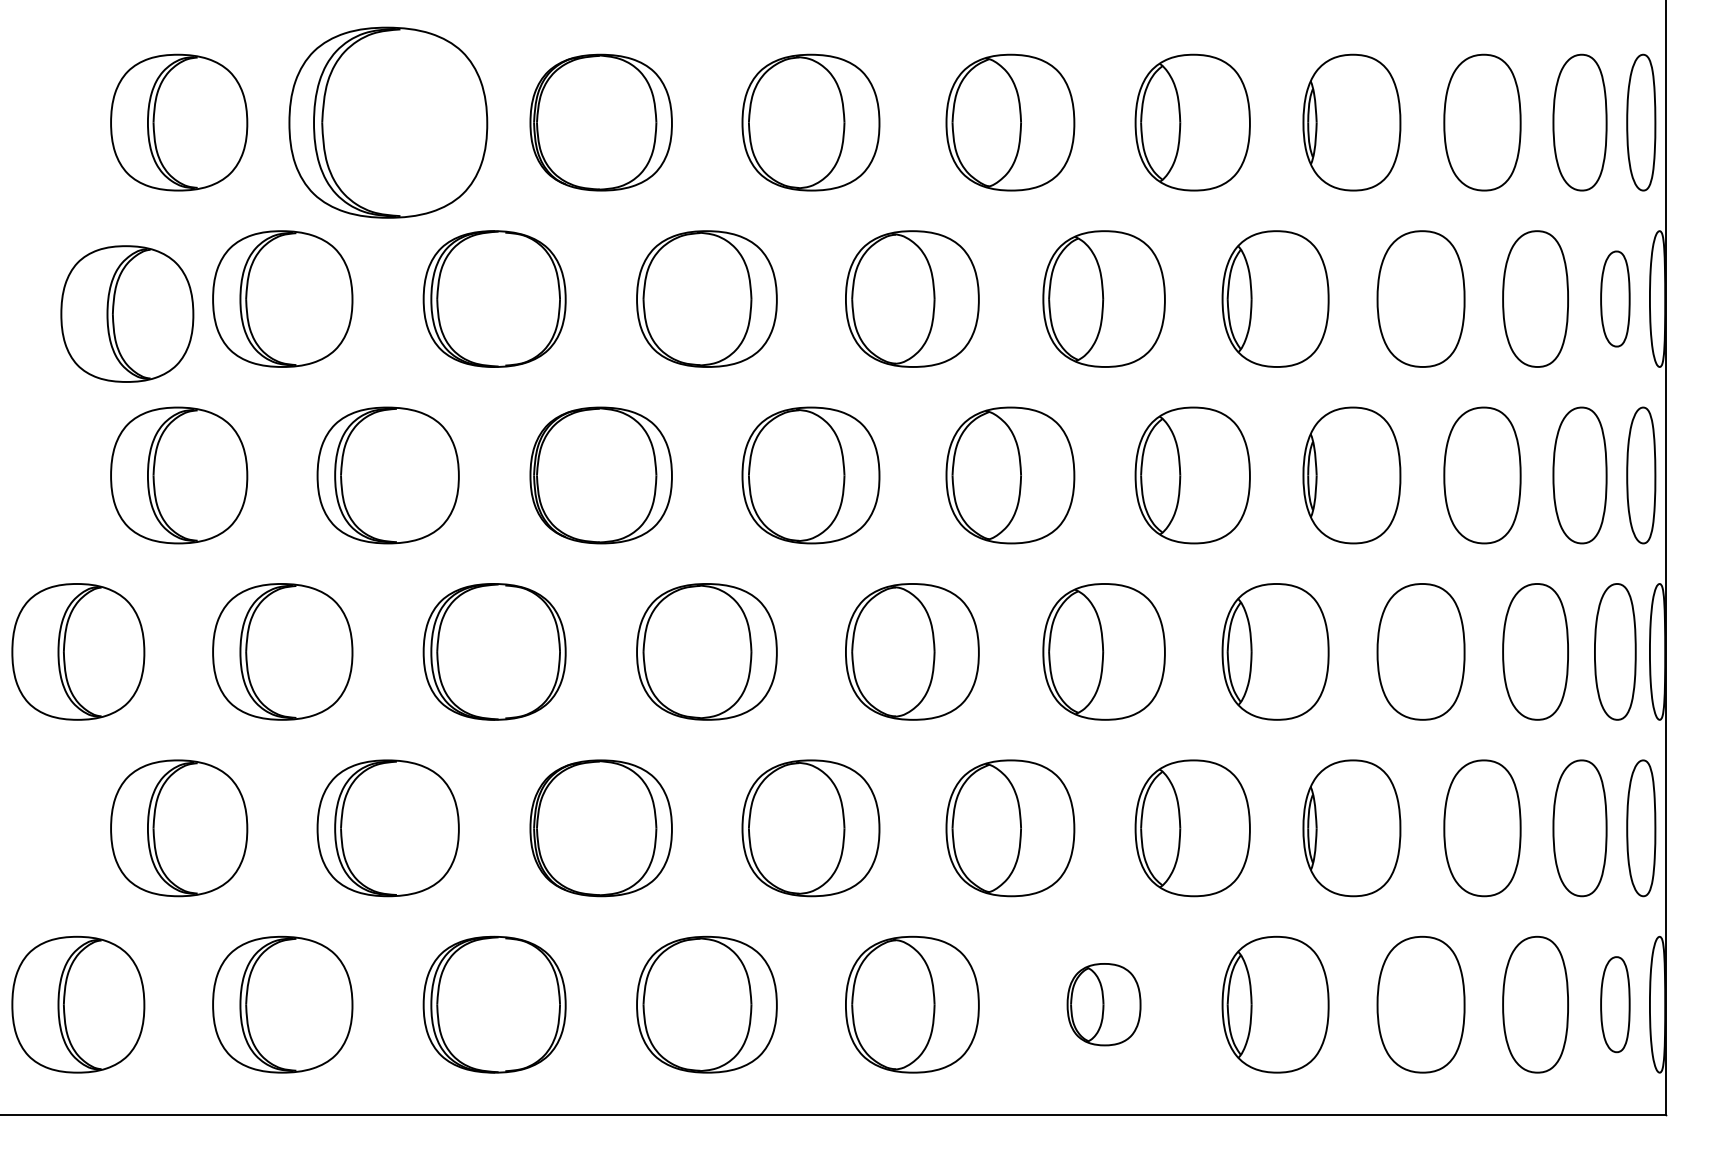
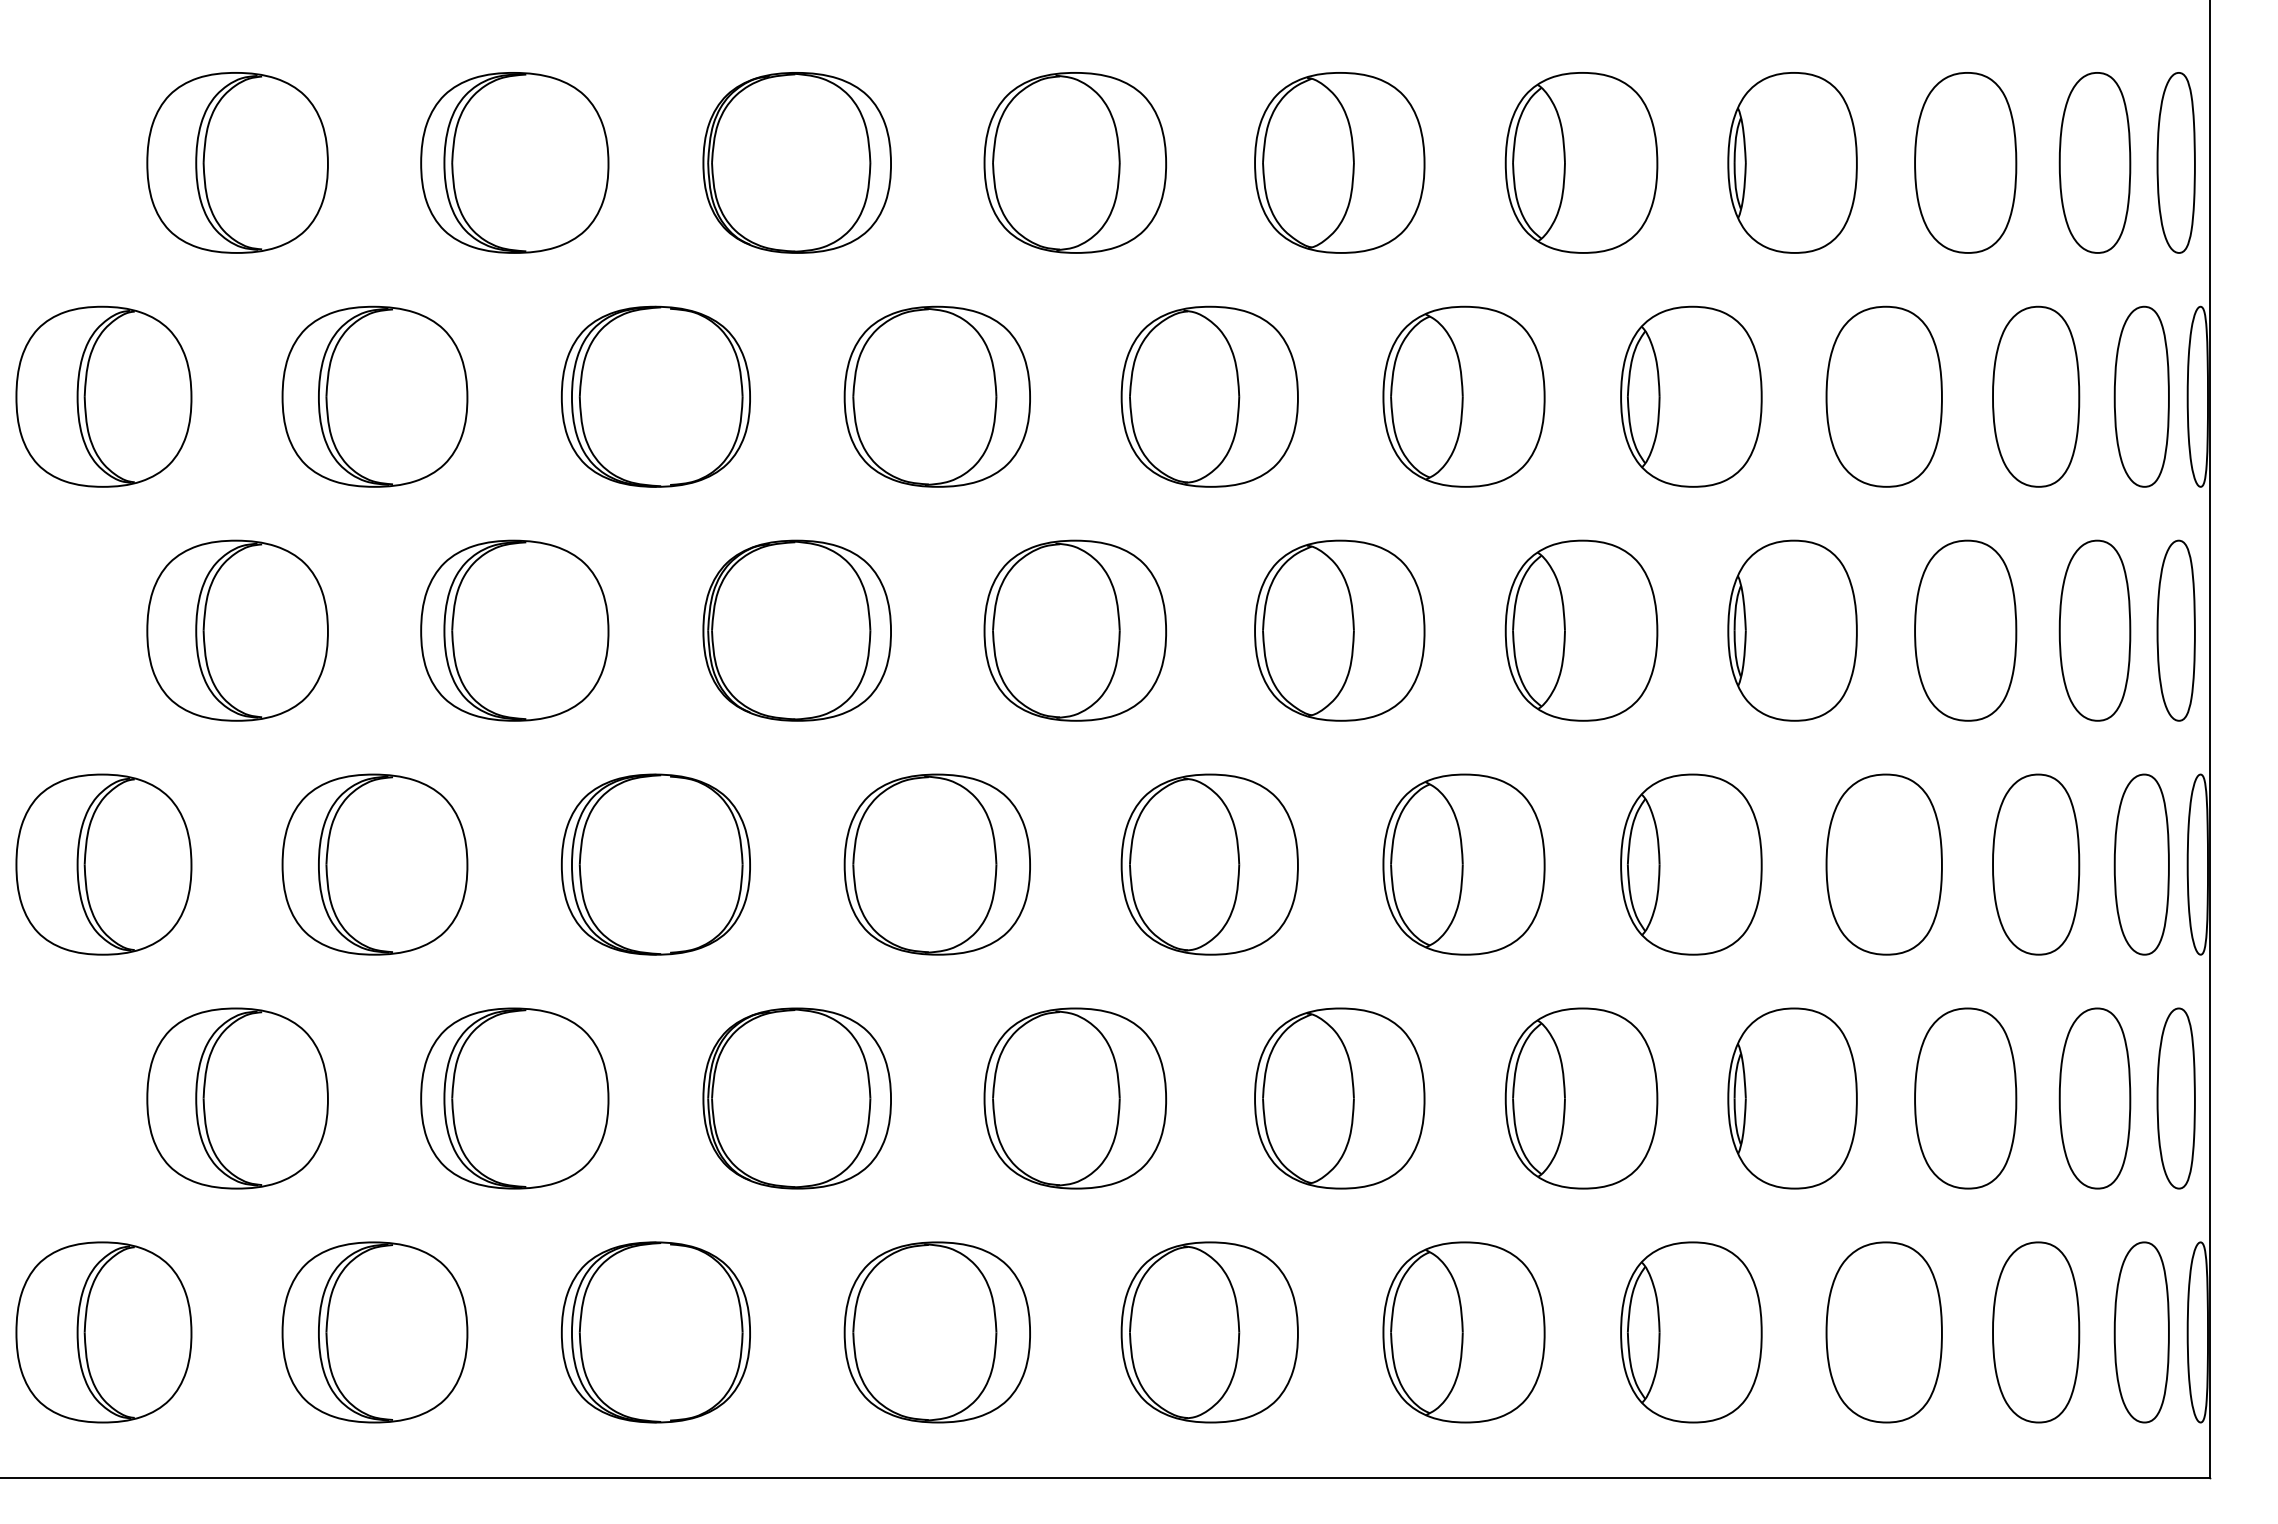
part: (387, 122) -> (513, 162), size x0.71
part: (1615, 298) -> (2142, 396), size x1.43
part: (127, 313) -> (104, 396), moved
part: (1103, 1004) -> (1463, 1332), size x1.67
part: (1615, 1004) -> (2142, 1332), size x1.43

